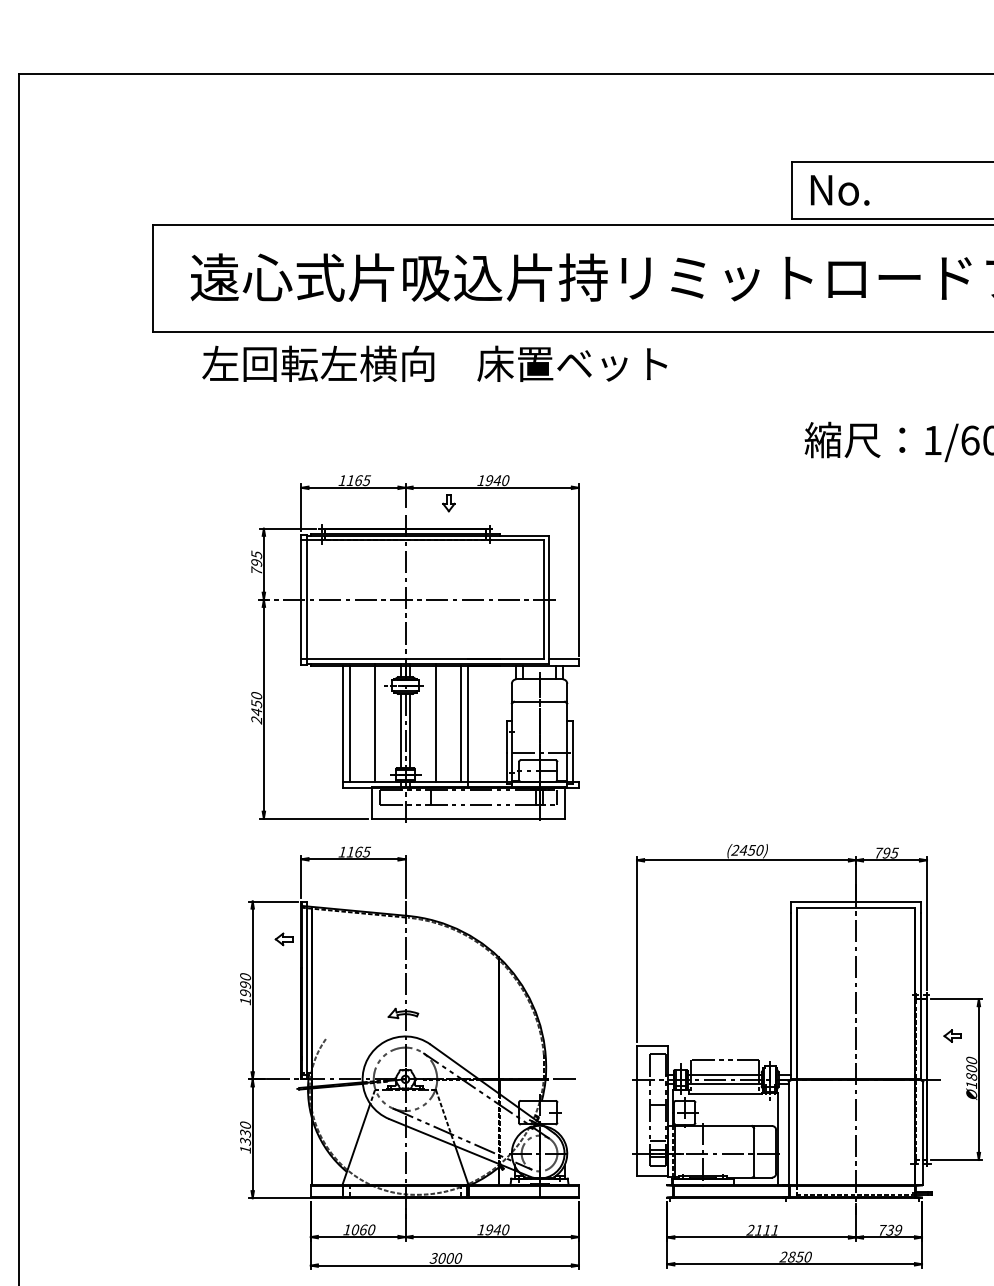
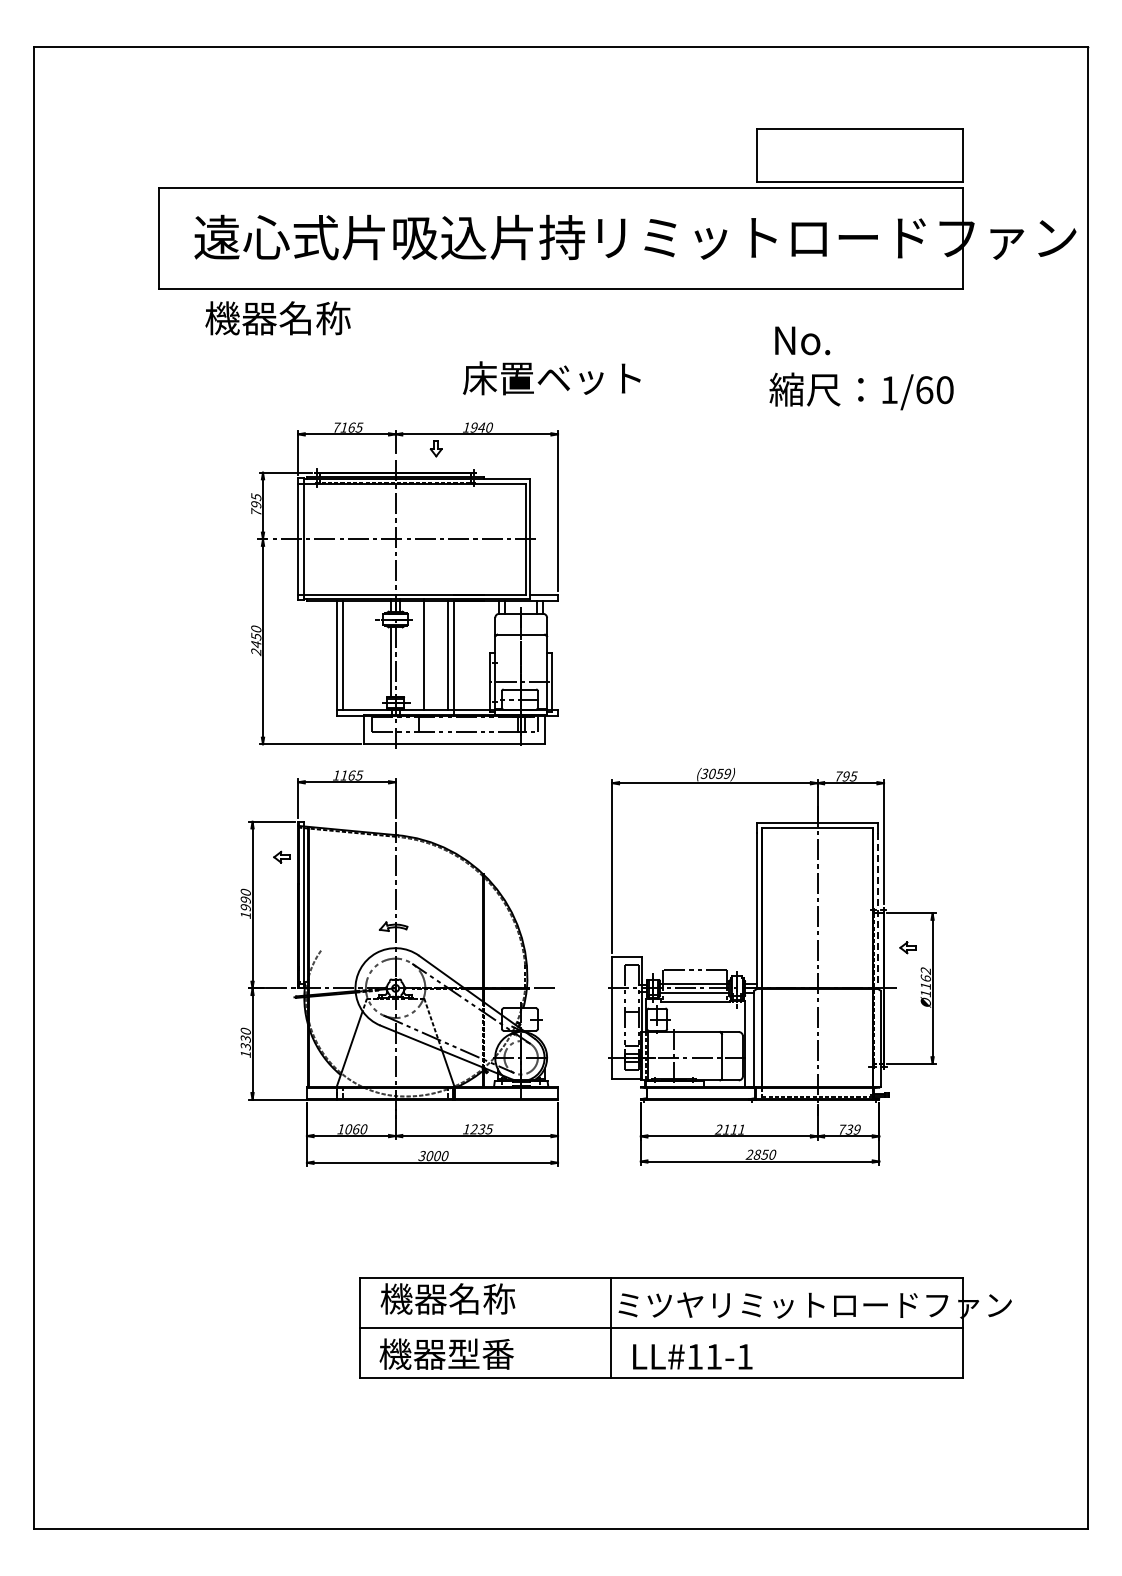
text: (839, 190) -> (802, 340), moved
text: (317, 364) -> (313, 318), 左回転左横向 -> 機器名称
text: (571, 364) -> (551, 378), moved
text: (342, 480) -> (336, 427), 1165 -> 7165
line: (375, 721) -> (367, 653), removed
line: (410, 730) -> (400, 661), removed
text: (747, 849) -> (715, 773), (2450) -> (3059)
line: (921, 997) -> (878, 911), solid -> dashed
text: (971, 1068) -> (925, 978), Ø1800 -> Ø1162
text: (497, 1230) -> (481, 1129), 1940 -> 1235

